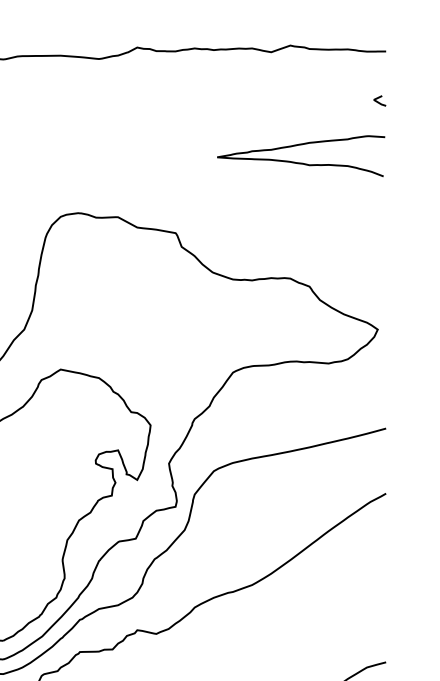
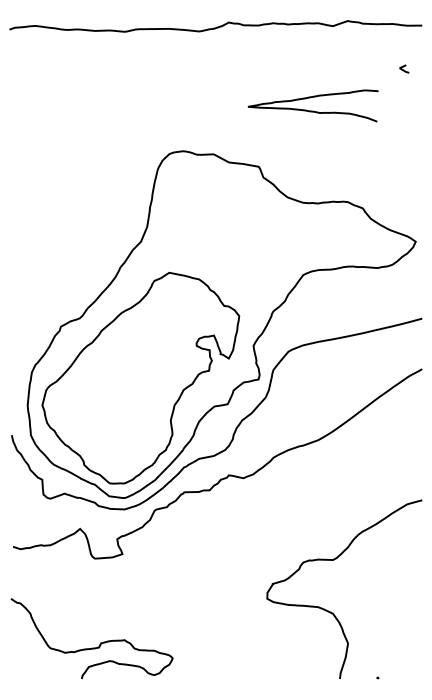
line: (378, 98) -> (403, 67), moved
curve: (300, 162) -> (312, 110), moved

